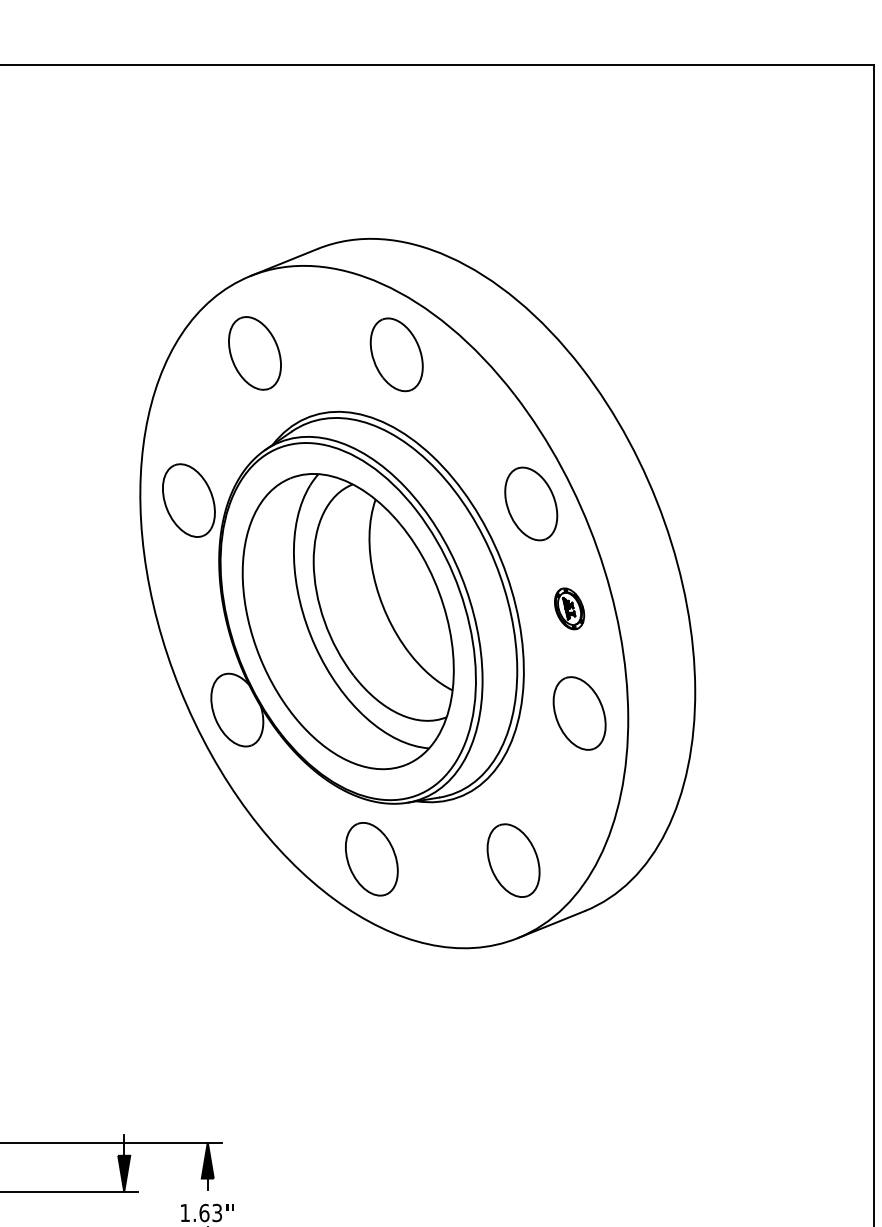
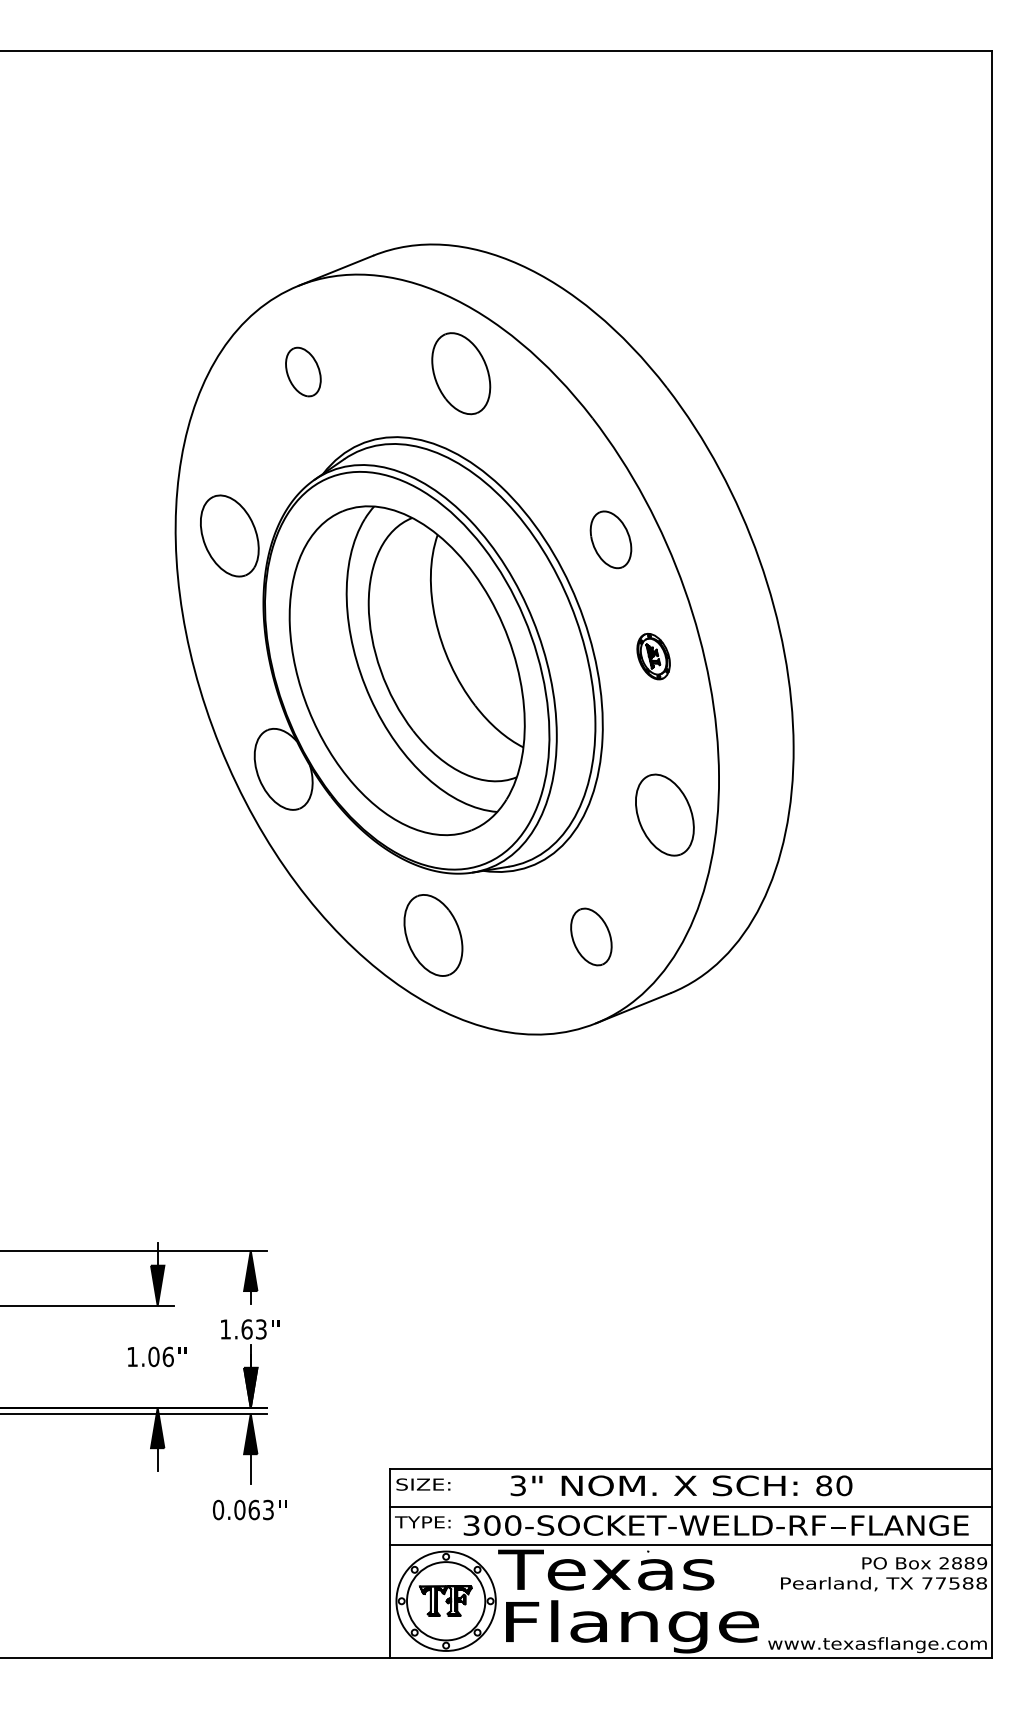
part: (255, 352) -> (303, 371), size x0.6
part: (530, 503) -> (610, 539), size x0.7
part: (579, 712) -> (664, 814), moved
part: (513, 860) -> (591, 936), size x0.7

